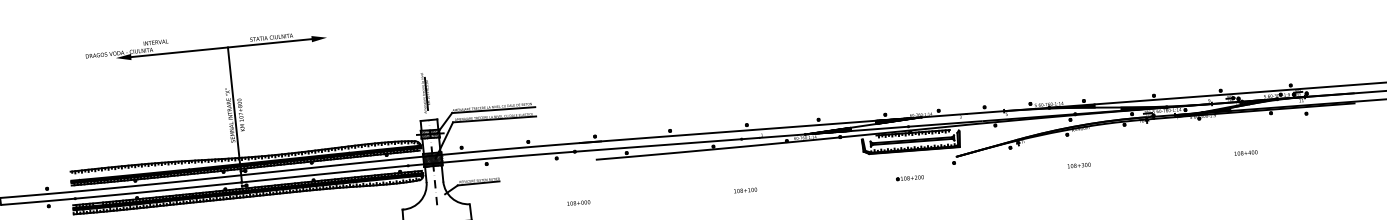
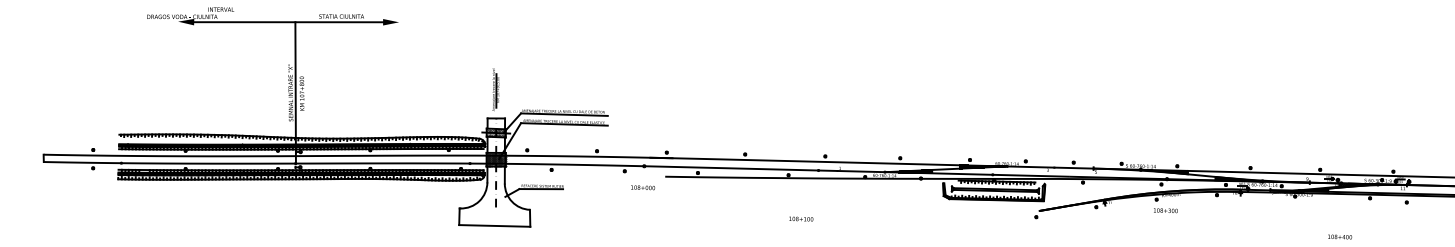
text: (1078, 165) -> (1165, 210), moved
line: (909, 178) -> (988, 228), removed
text: (745, 189) -> (801, 218), moved
text: (578, 202) -> (642, 187), moved

